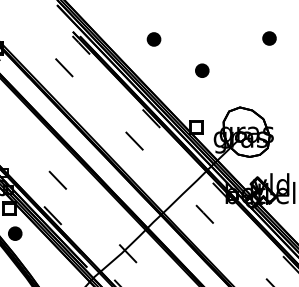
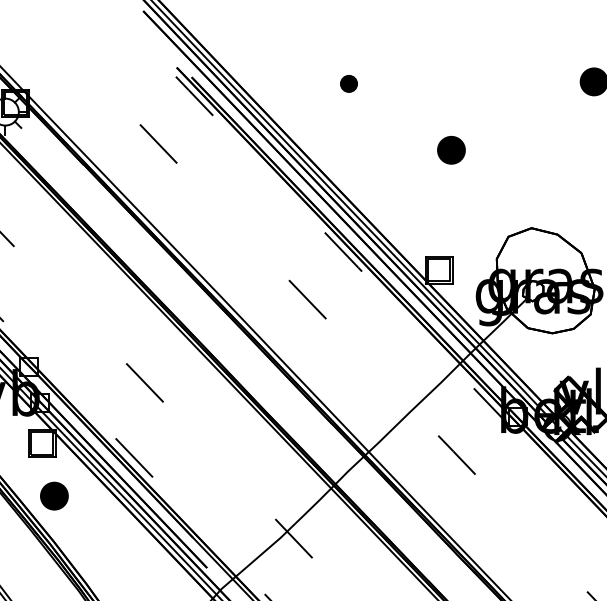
part: (153, 39) -> (347, 83), size x0.6

